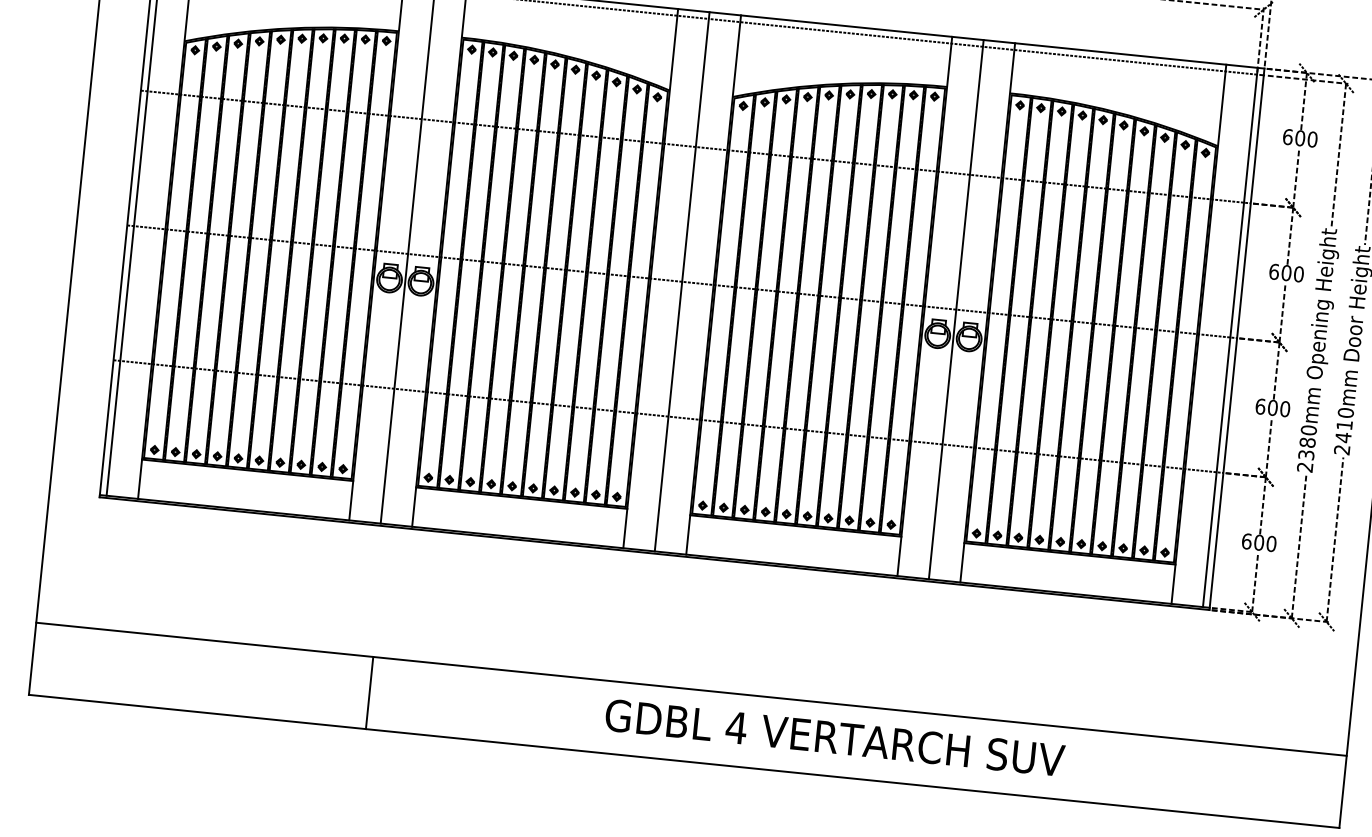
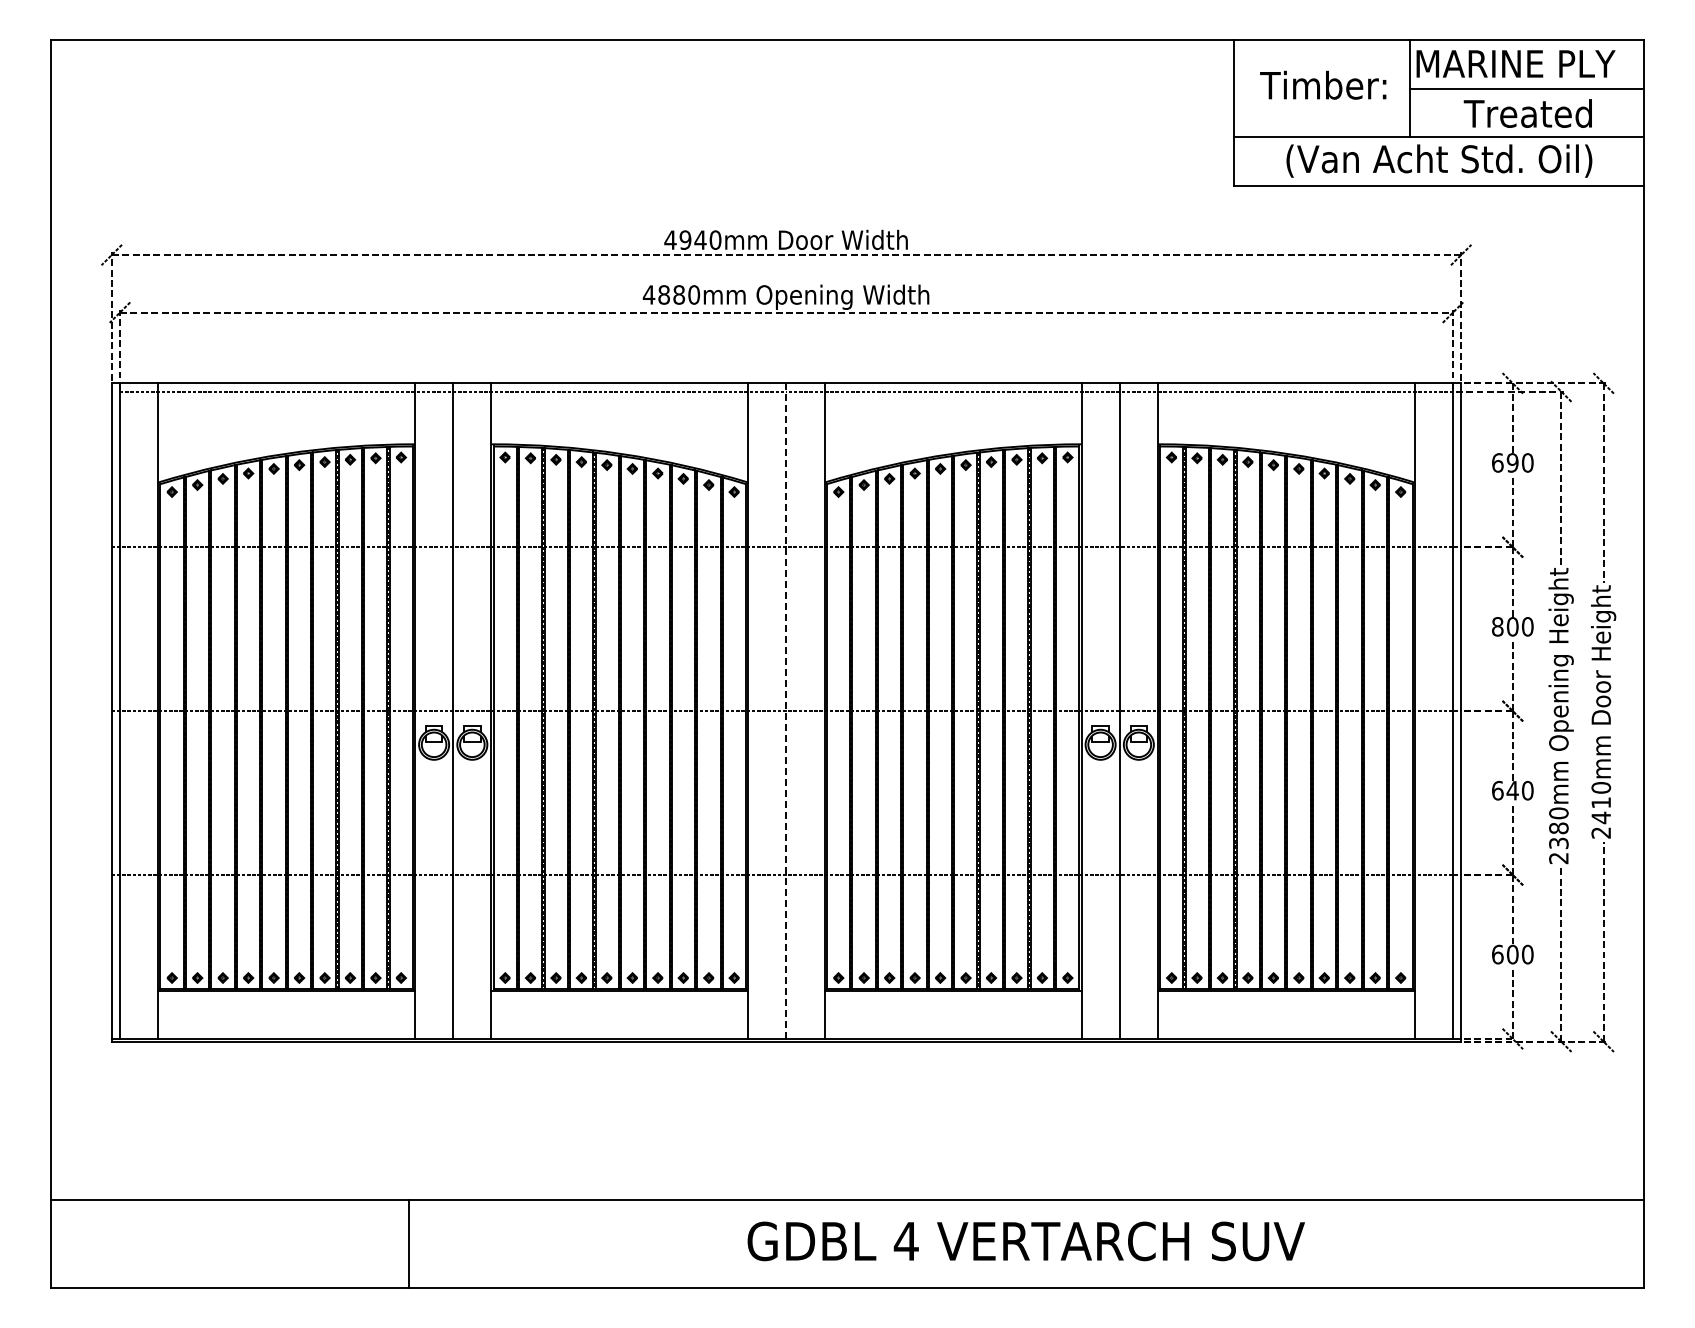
text: (1300, 137) -> (1512, 462), 600 -> 690
text: (1274, 271) -> (1497, 626), 600 -> 800
line: (682, 282) -> (786, 711), solid -> dashed
text: (1272, 407) -> (1512, 790), 600 -> 640
line: (369, 693) -> (408, 1244), moved

